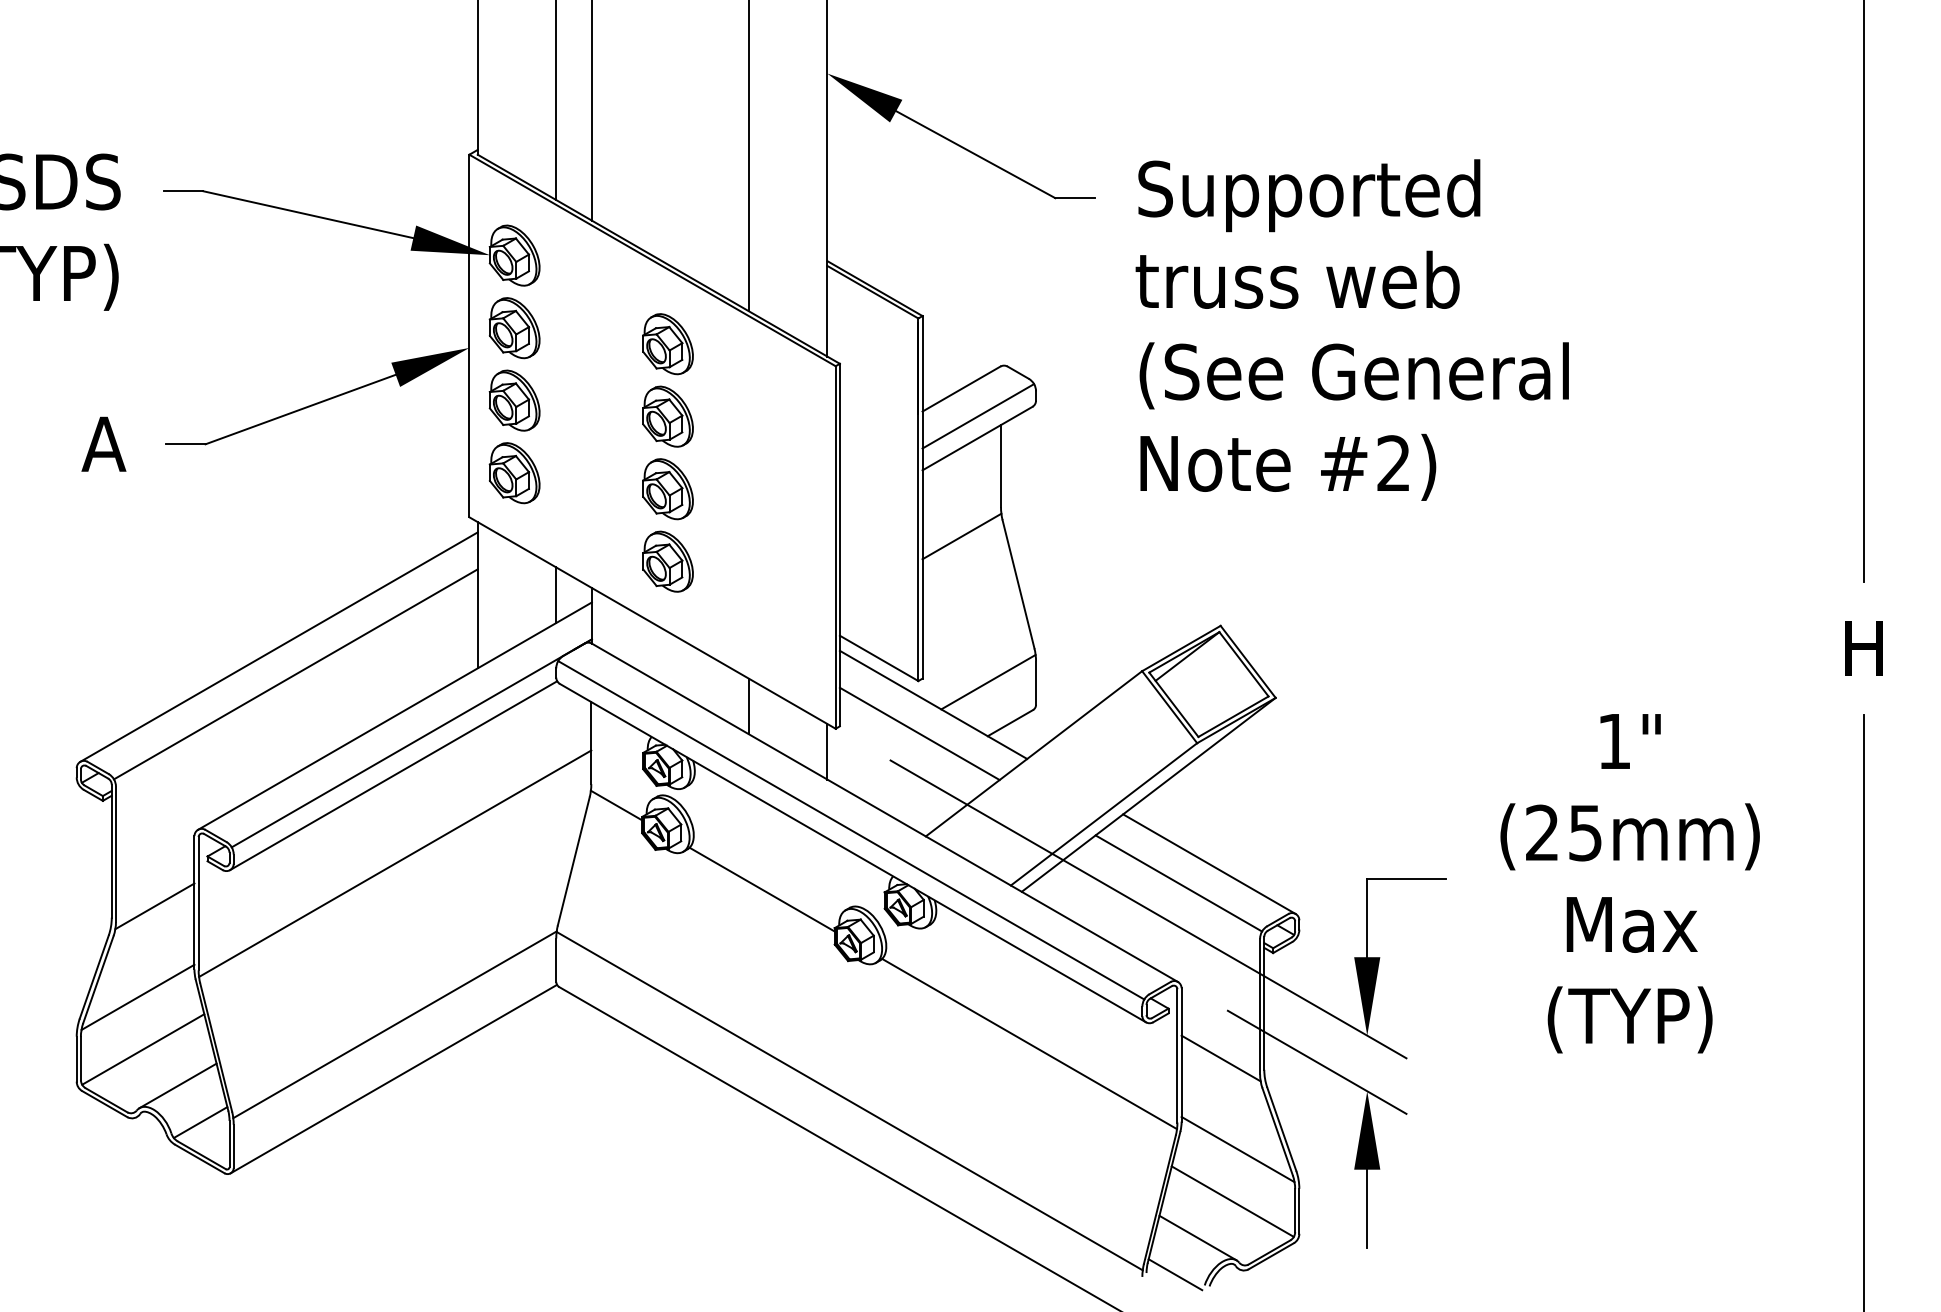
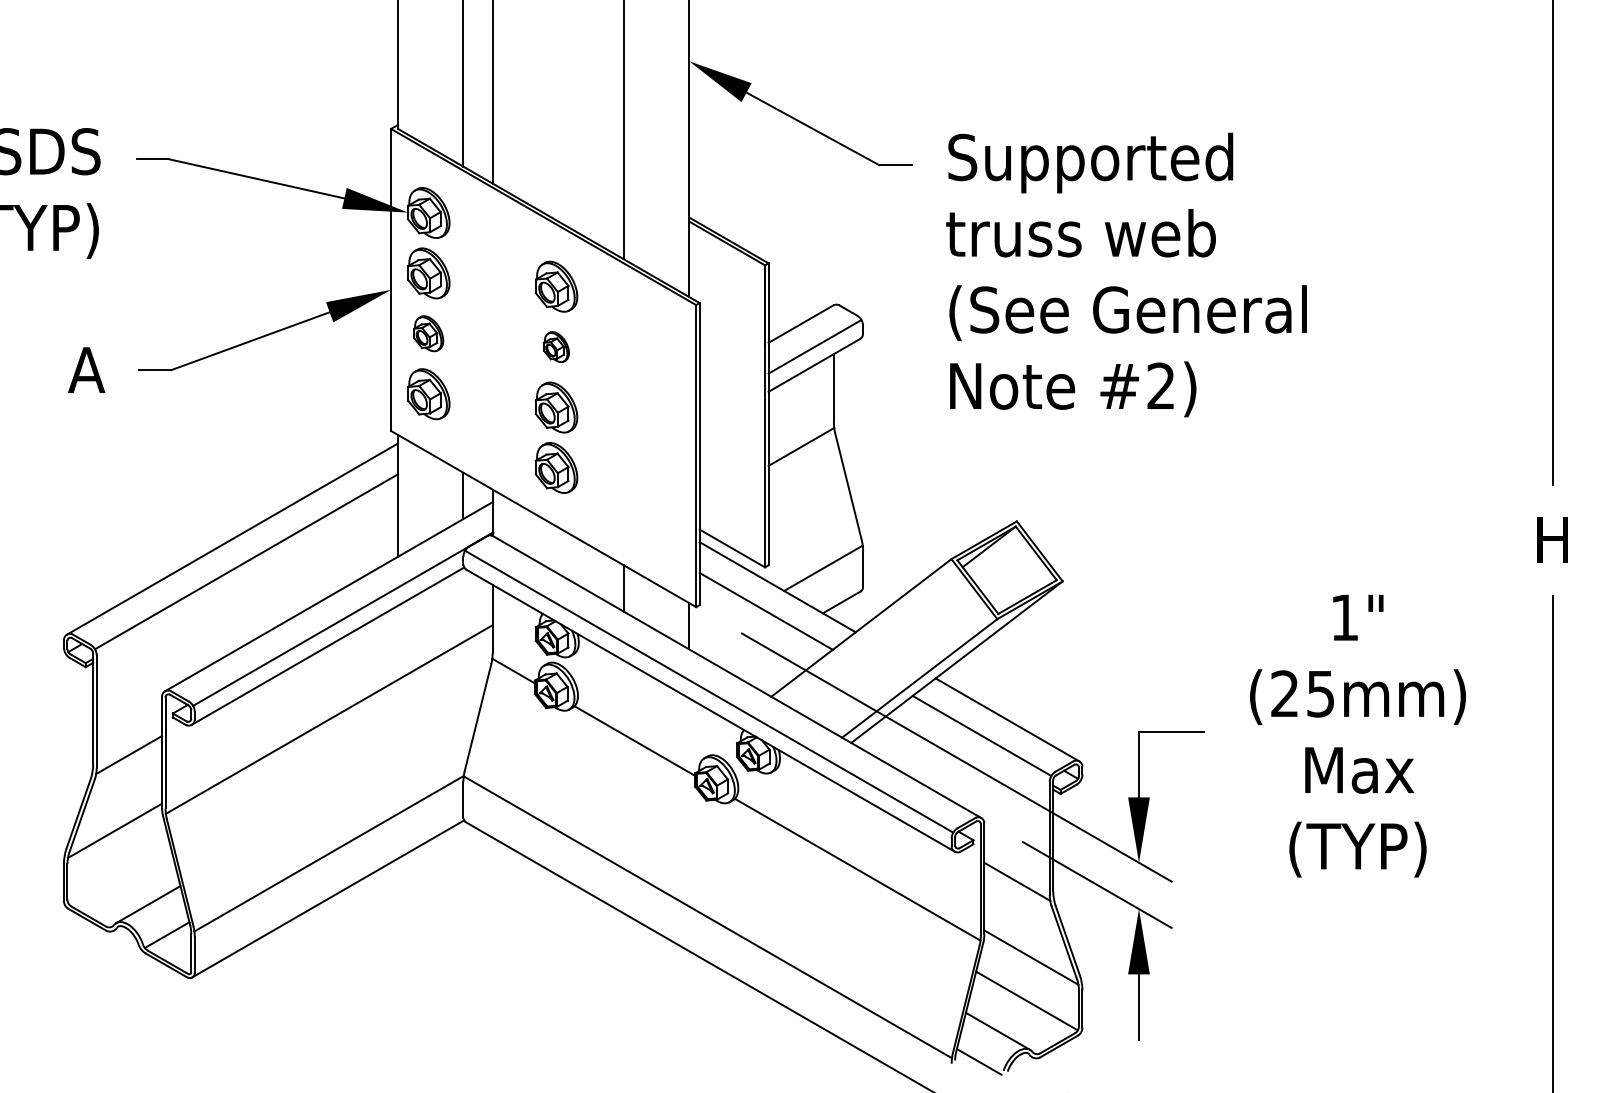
part: (514, 400) -> (428, 333), size x0.7
part: (667, 416) -> (556, 346), size x0.6
line: (143, 1049) -> (119, 874), removed

